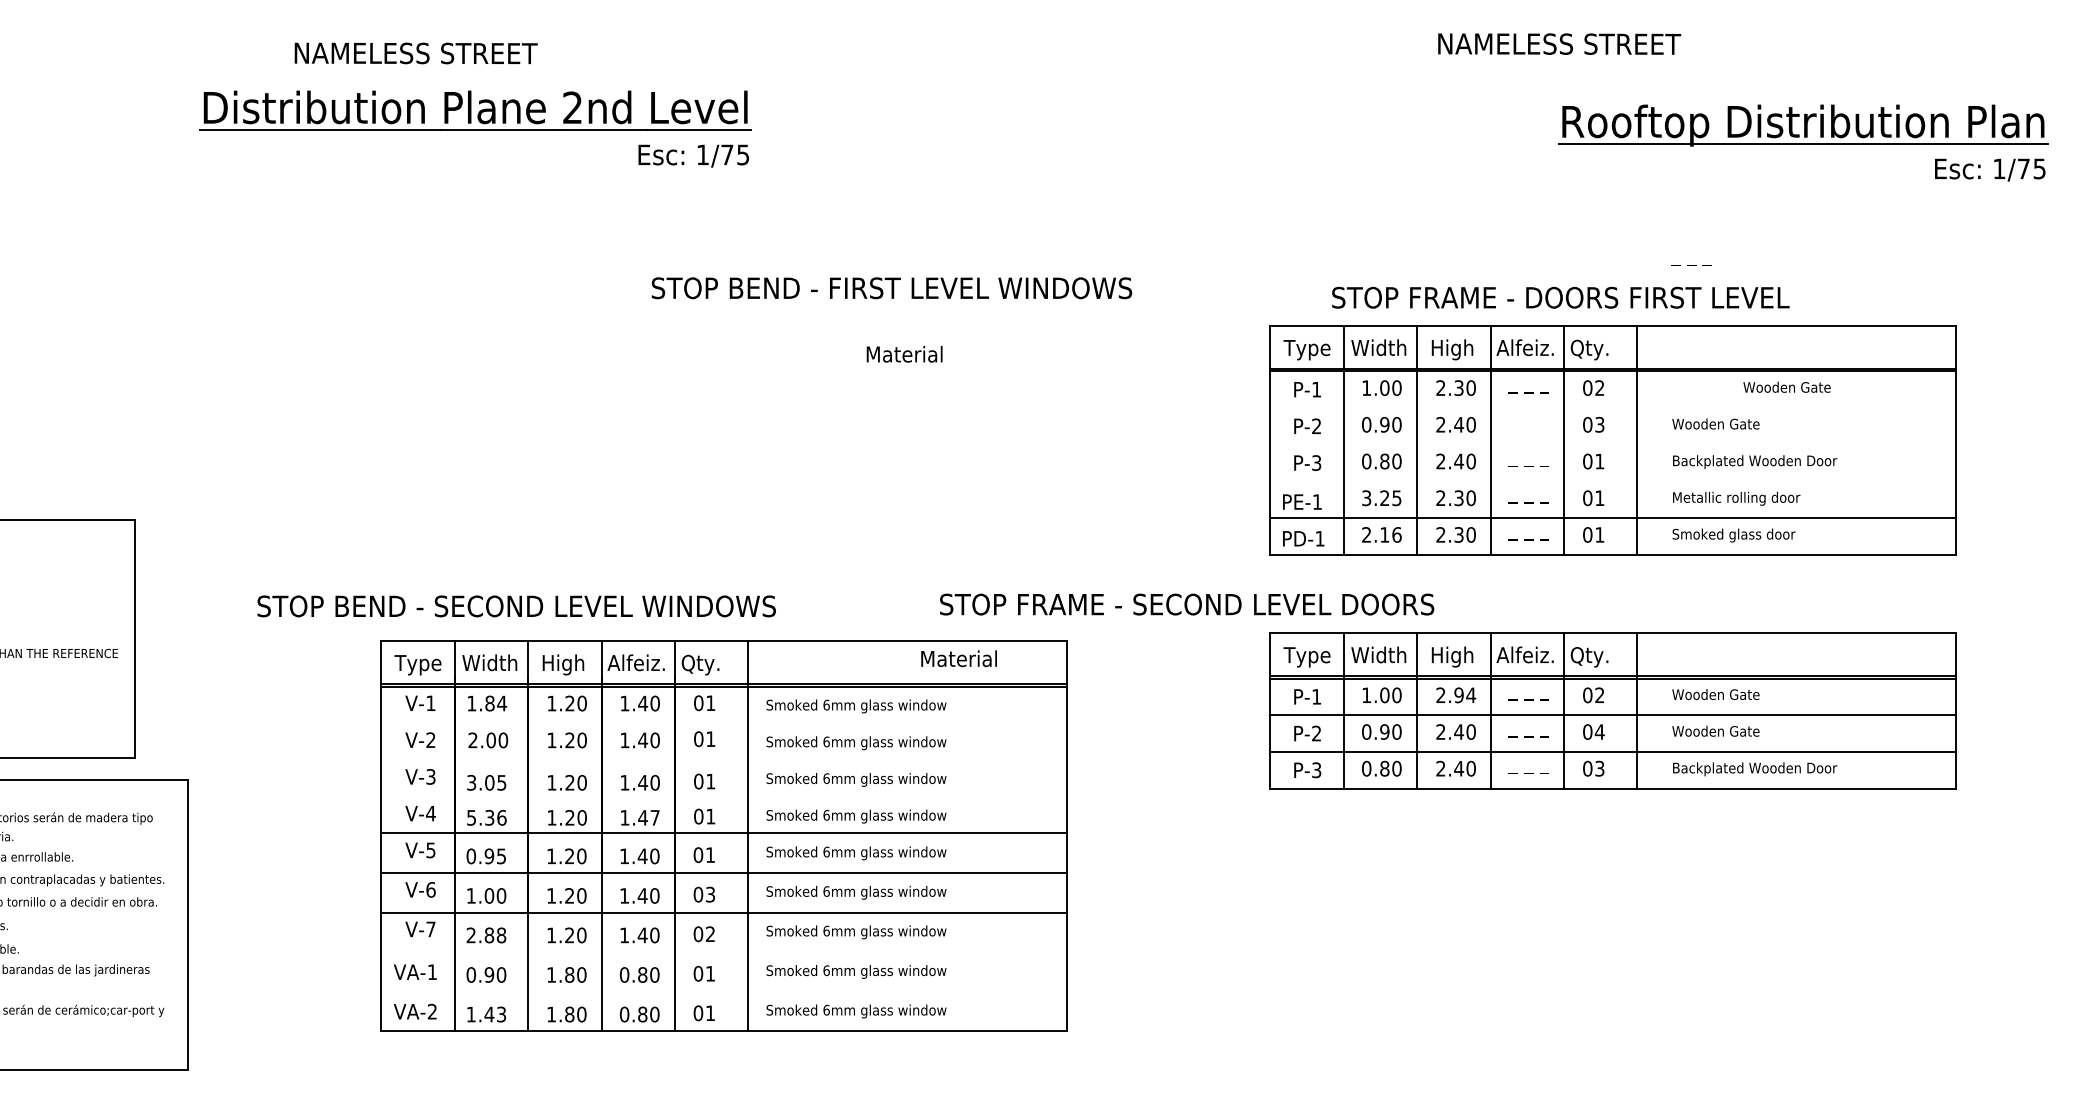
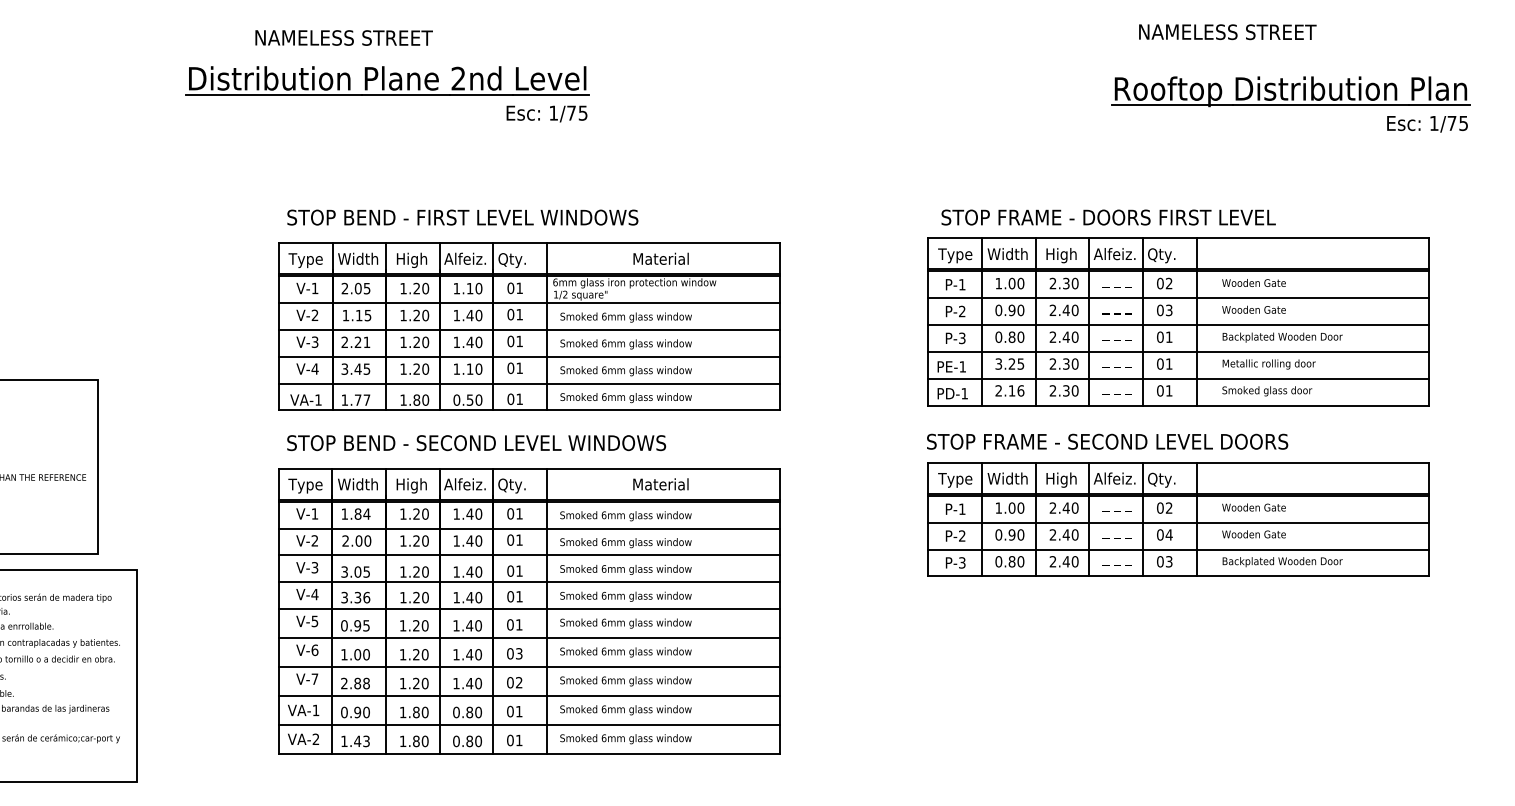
text: (1559, 44) -> (1227, 32), moved
text: (415, 52) -> (343, 37), moved
part: (475, 129) -> (387, 94), moved
part: (1802, 143) -> (1290, 104), moved
text: (1690, 264) -> (1116, 313), moved
text: (891, 288) -> (462, 217), moved
text: (1560, 297) -> (1108, 217), moved
text: (1786, 386) -> (1253, 282), moved
line: (1612, 408) -> (1178, 298), added
line: (1612, 445) -> (1178, 325), added
part: (724, 446) -> (529, 326), added
line: (1612, 481) -> (1178, 351), added
text: (1187, 604) -> (1107, 441), moved
text: (516, 606) -> (476, 443), moved
text: (958, 658) -> (660, 484), moved
text: (1464, 694) -> (1070, 507), 2.94 -> 2.40
line: (723, 723) -> (528, 528), added
line: (723, 760) -> (528, 555), added
line: (723, 797) -> (528, 582), added
text: (471, 816) -> (344, 596), 5.36 -> 3.36
text: (654, 817) -> (478, 597), 1.47 -> 1.40
line: (723, 951) -> (528, 695), added
line: (723, 991) -> (528, 724), added

